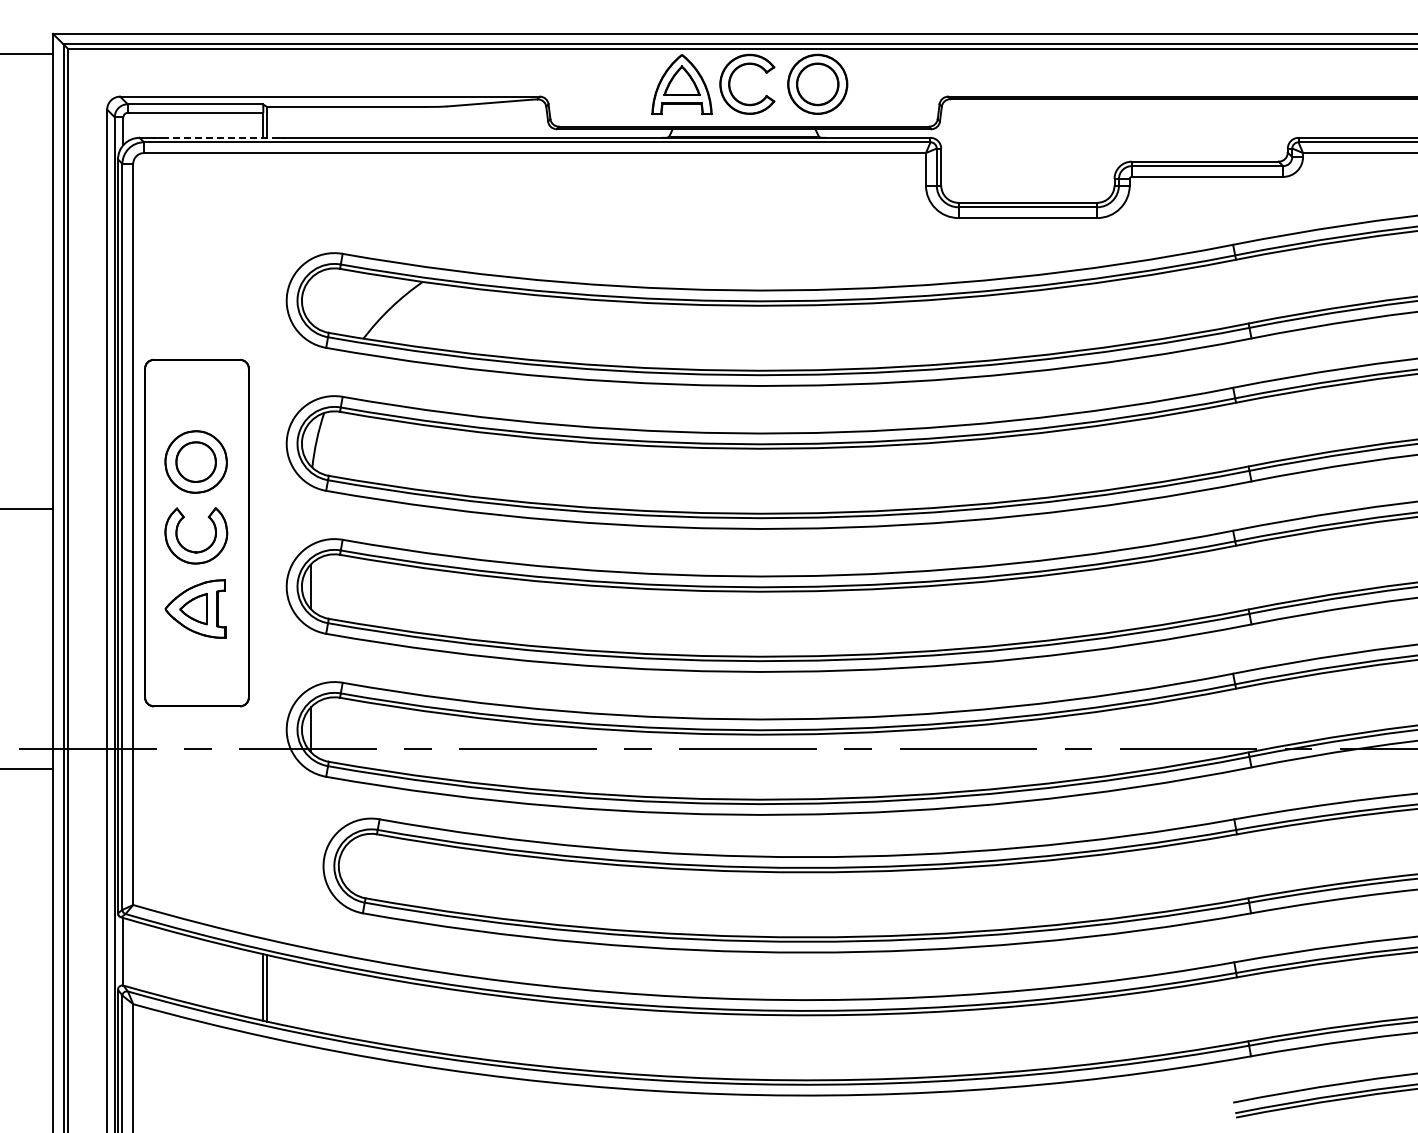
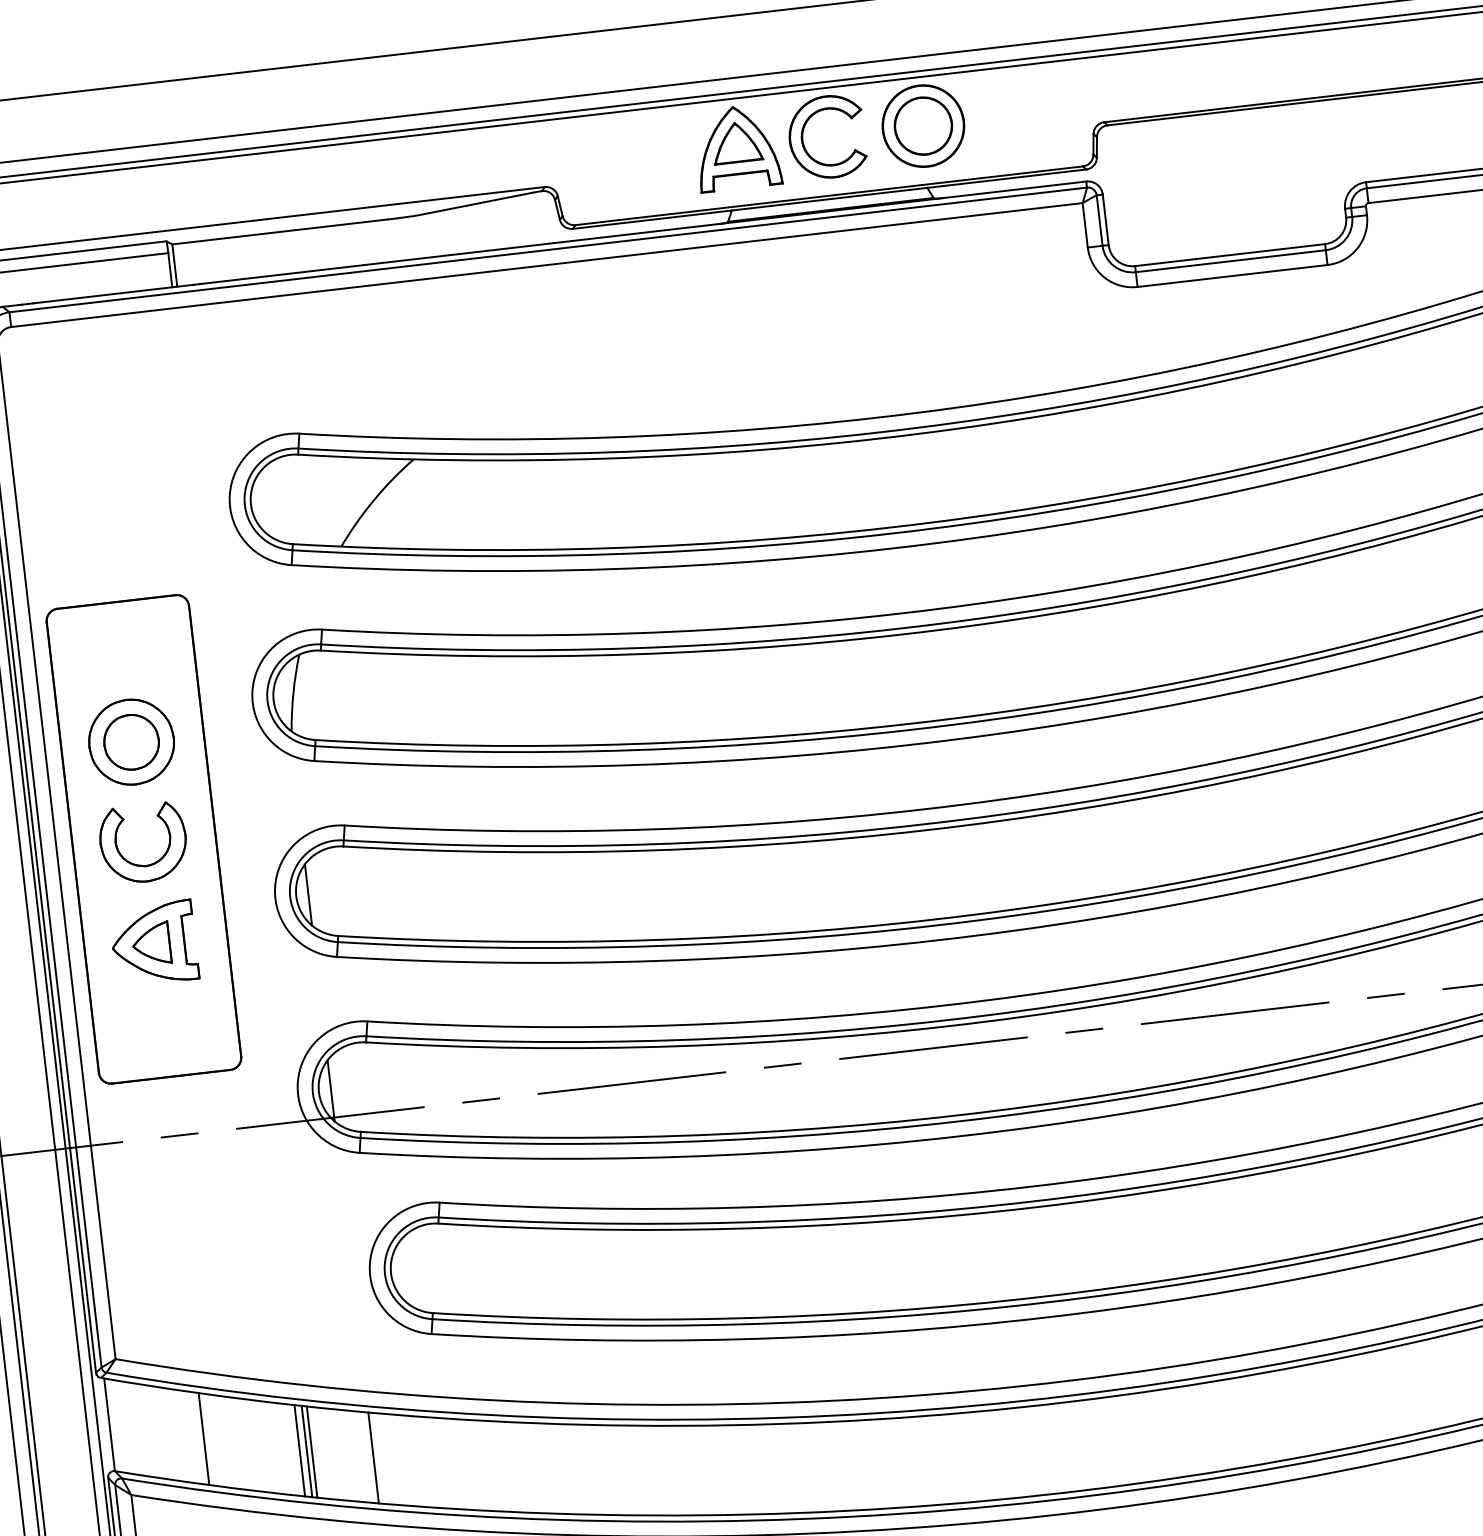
line: (219, 137) -> (112, 293), dashed -> solid
line: (190, 969) -> (204, 1438), added
line: (258, 986) -> (300, 1450), added
line: (310, 997) -> (373, 1457), added

